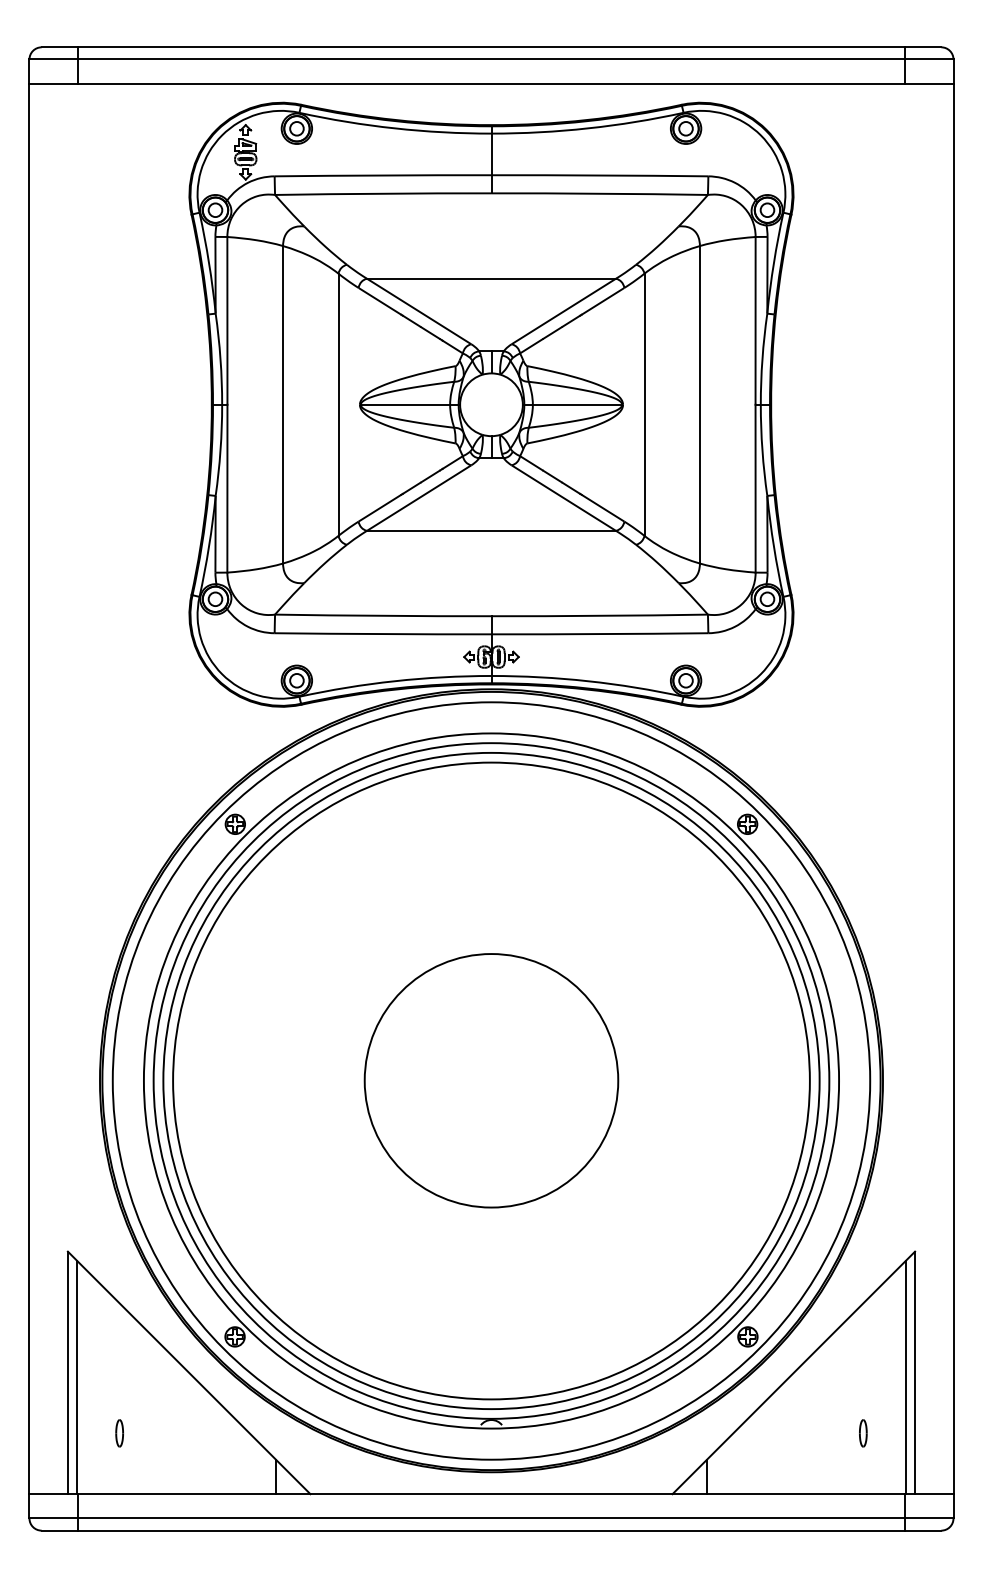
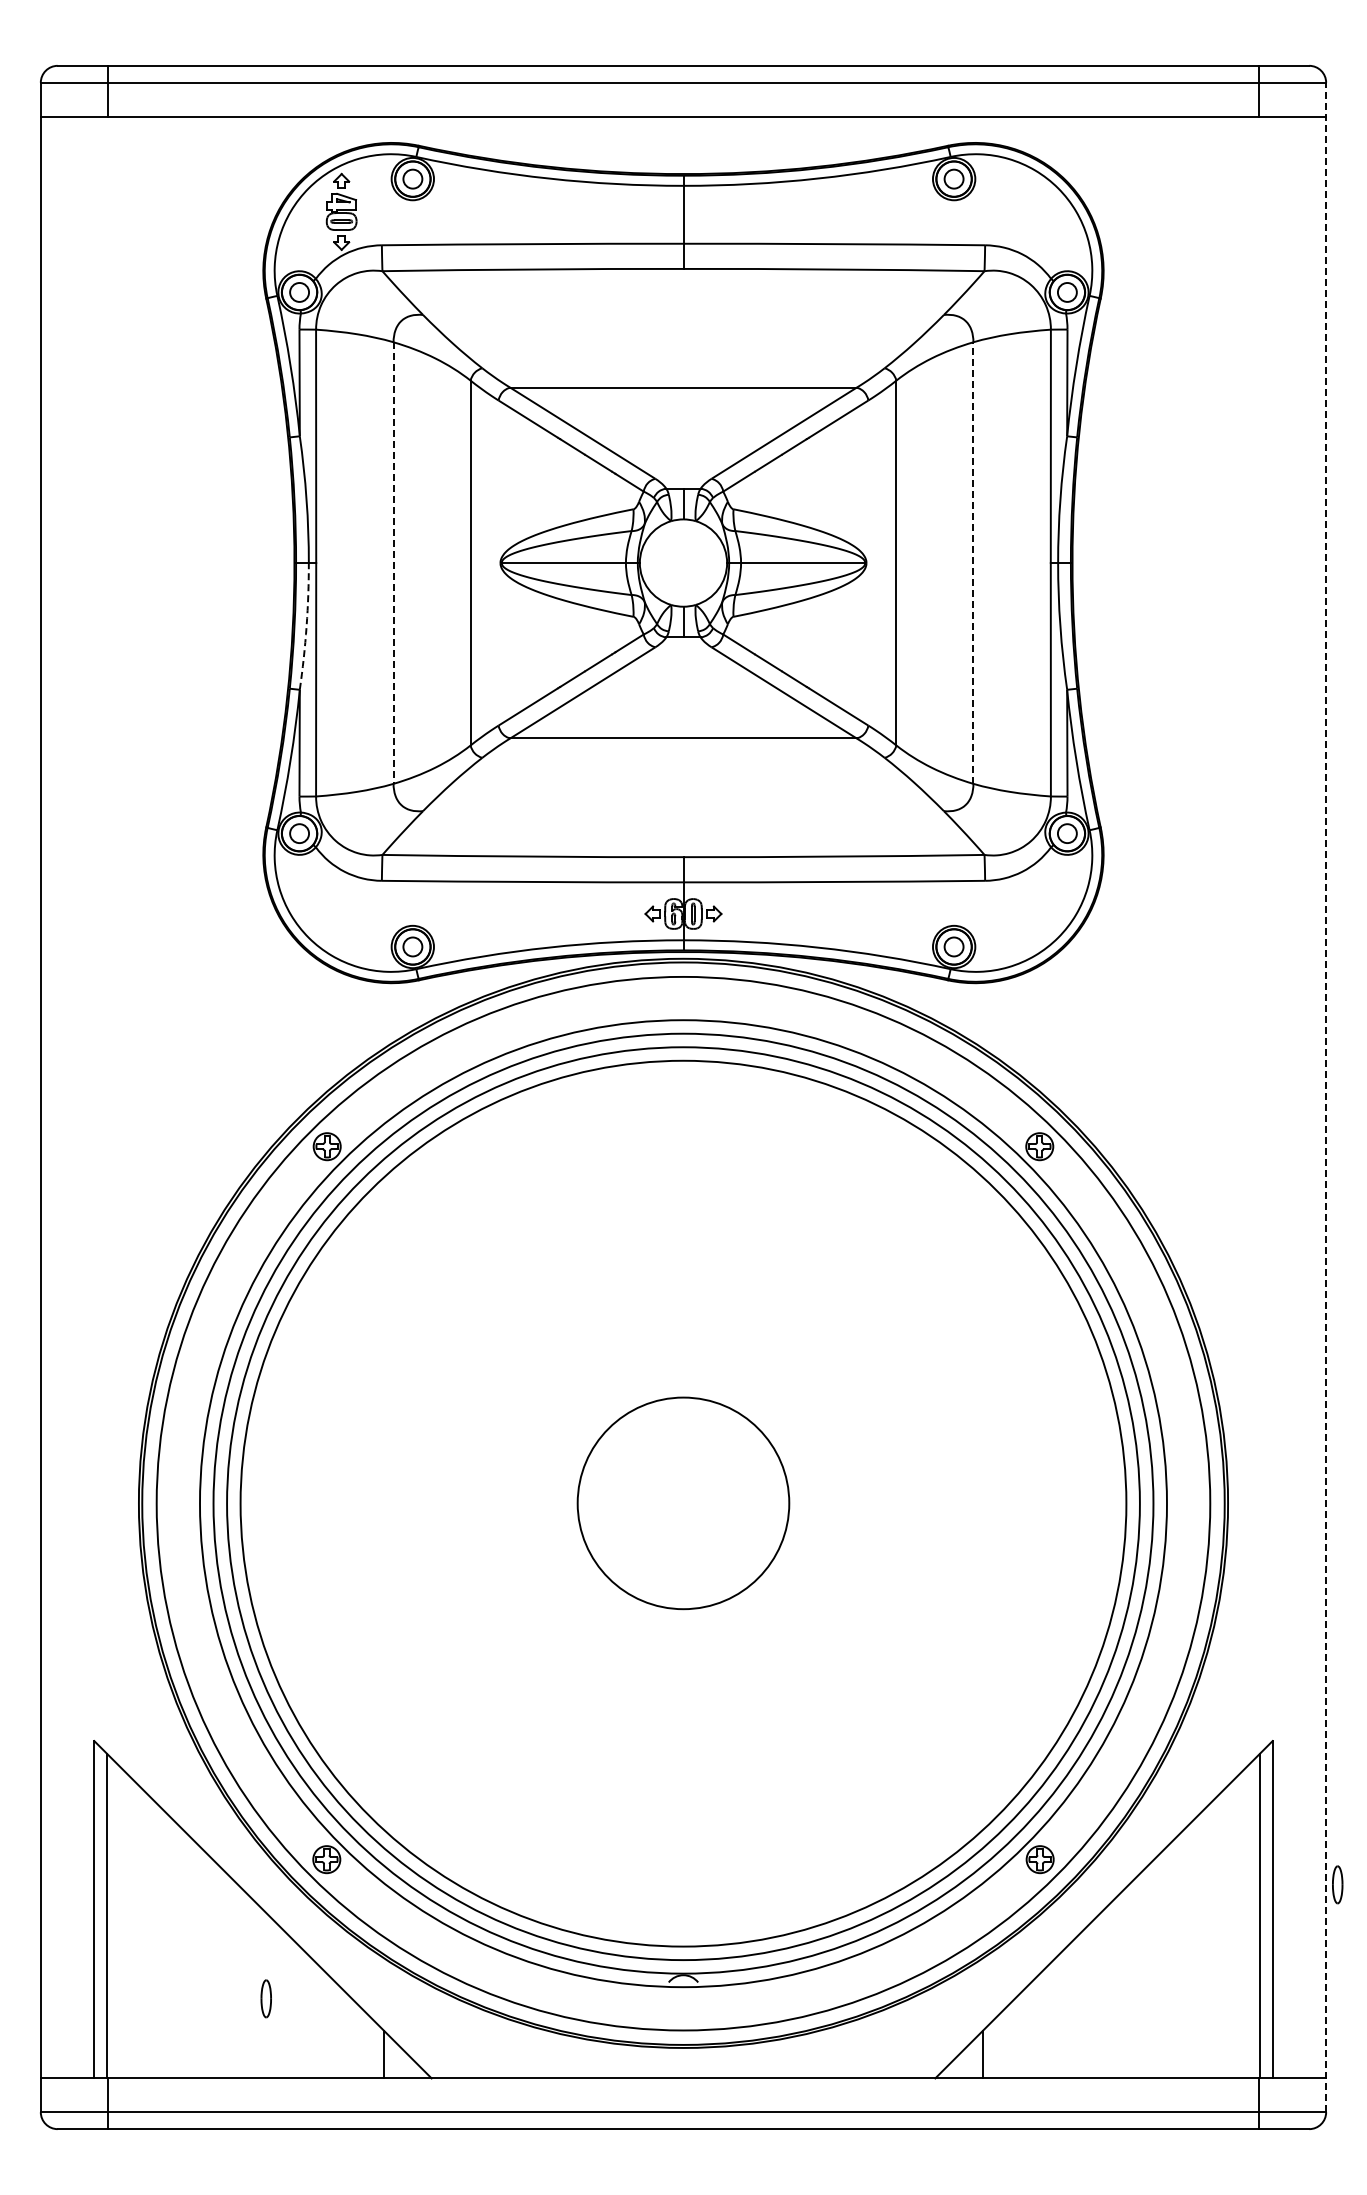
line: (283, 405) -> (393, 563), solid -> dashed
line: (699, 405) -> (973, 563), solid -> dashed
arc: (220, 450) -> (306, 626), solid -> dashed
line: (953, 789) -> (1326, 1097), solid -> dashed
circle: (491, 1080) -> (683, 1503), size x0.6
part: (119, 1433) -> (265, 1998), moved
part: (863, 1433) -> (1337, 1884), moved

